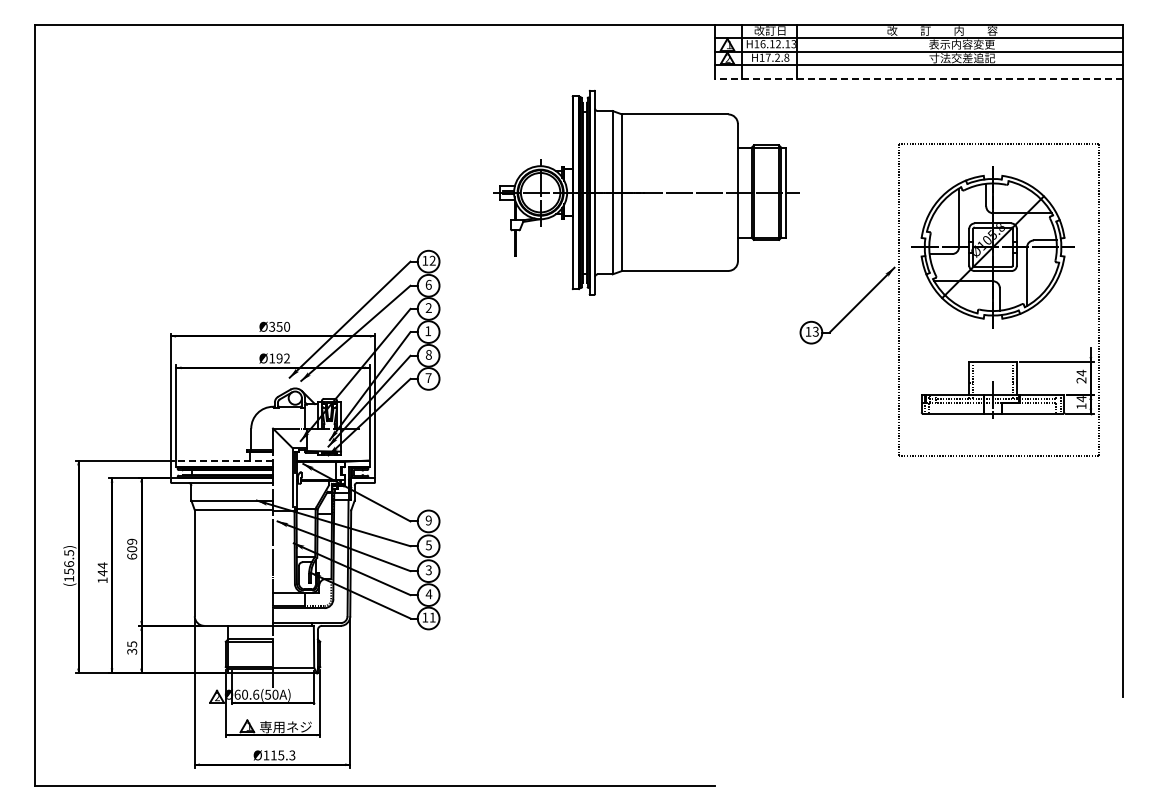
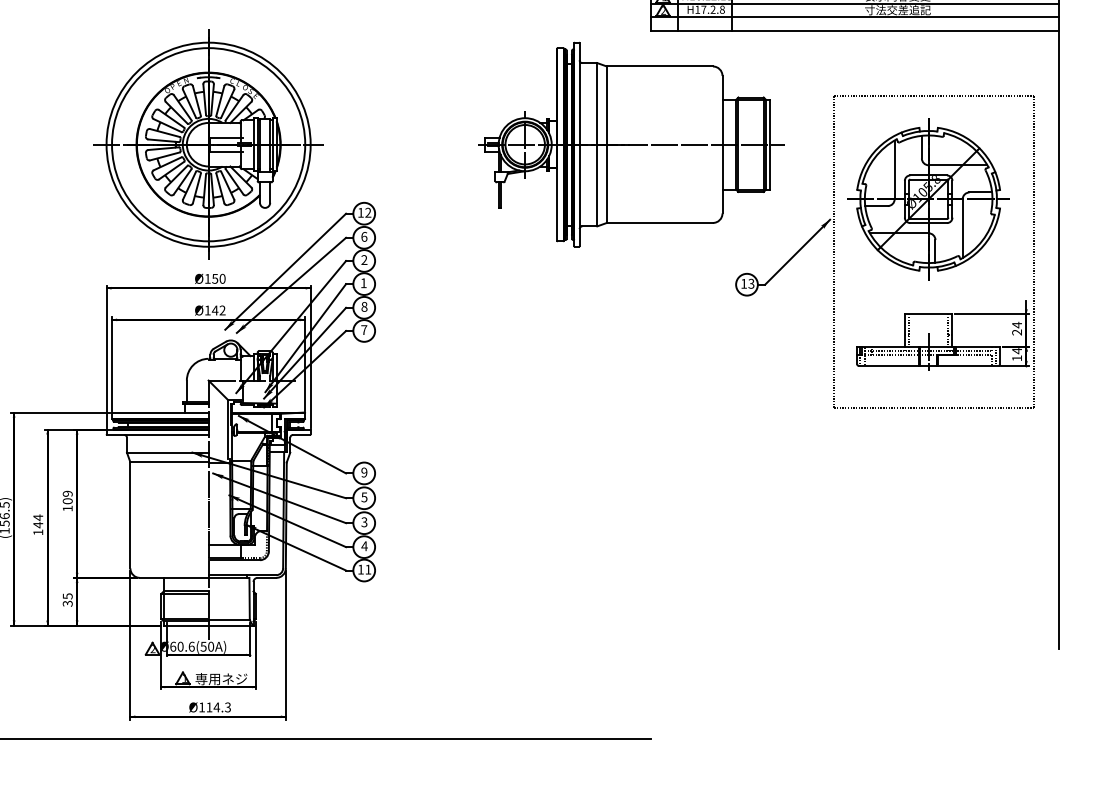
line: (918, 78) -> (854, 30), dashed -> solid
part: (272, 192) -> (208, 144), added
part: (646, 192) -> (631, 144), moved
text: (272, 326) -> (208, 278), Ø350 -> Ø150
text: (279, 358) -> (215, 310), Ø192 -> Ø142
line: (225, 460) -> (161, 412), dashed -> solid
text: (132, 556) -> (68, 508), 609 -> 109
text: (280, 755) -> (216, 707), Ø115.3 -> Ø114.3

